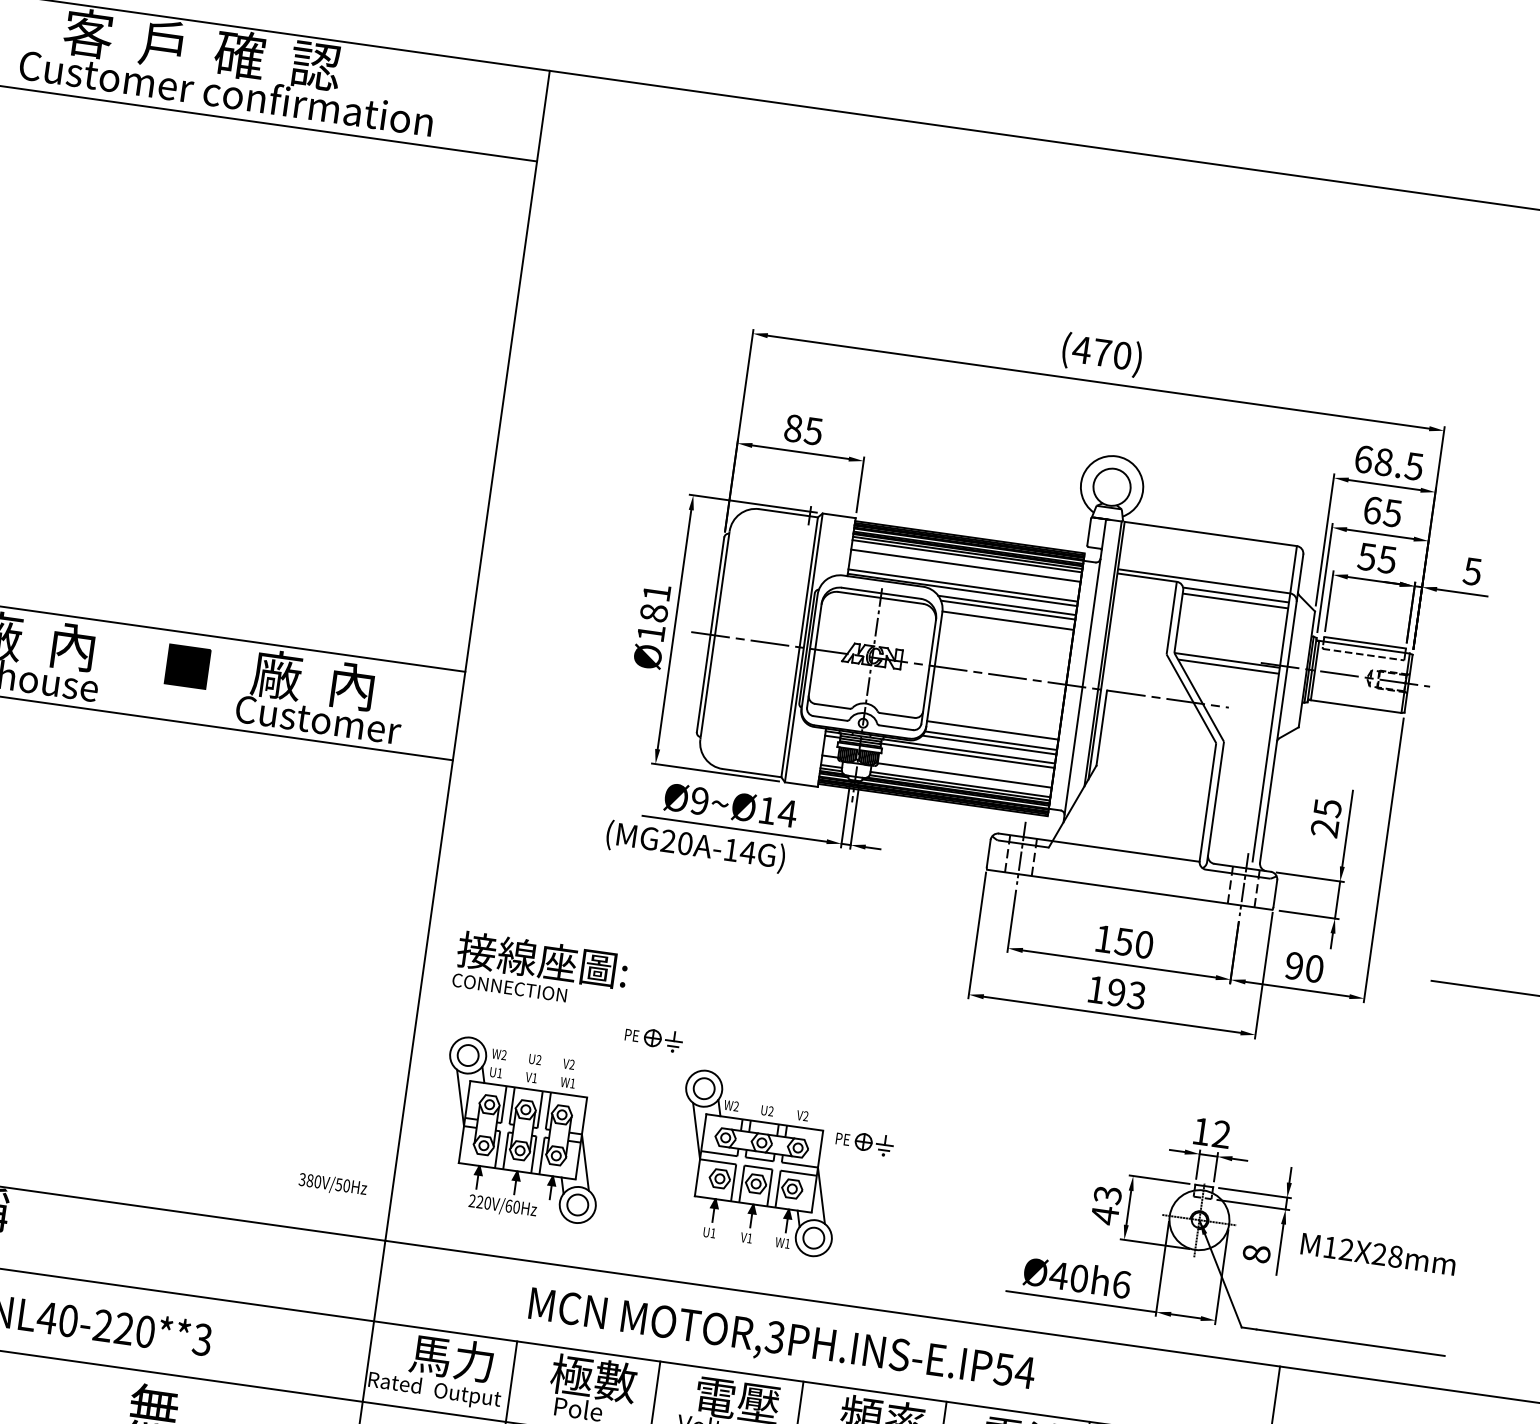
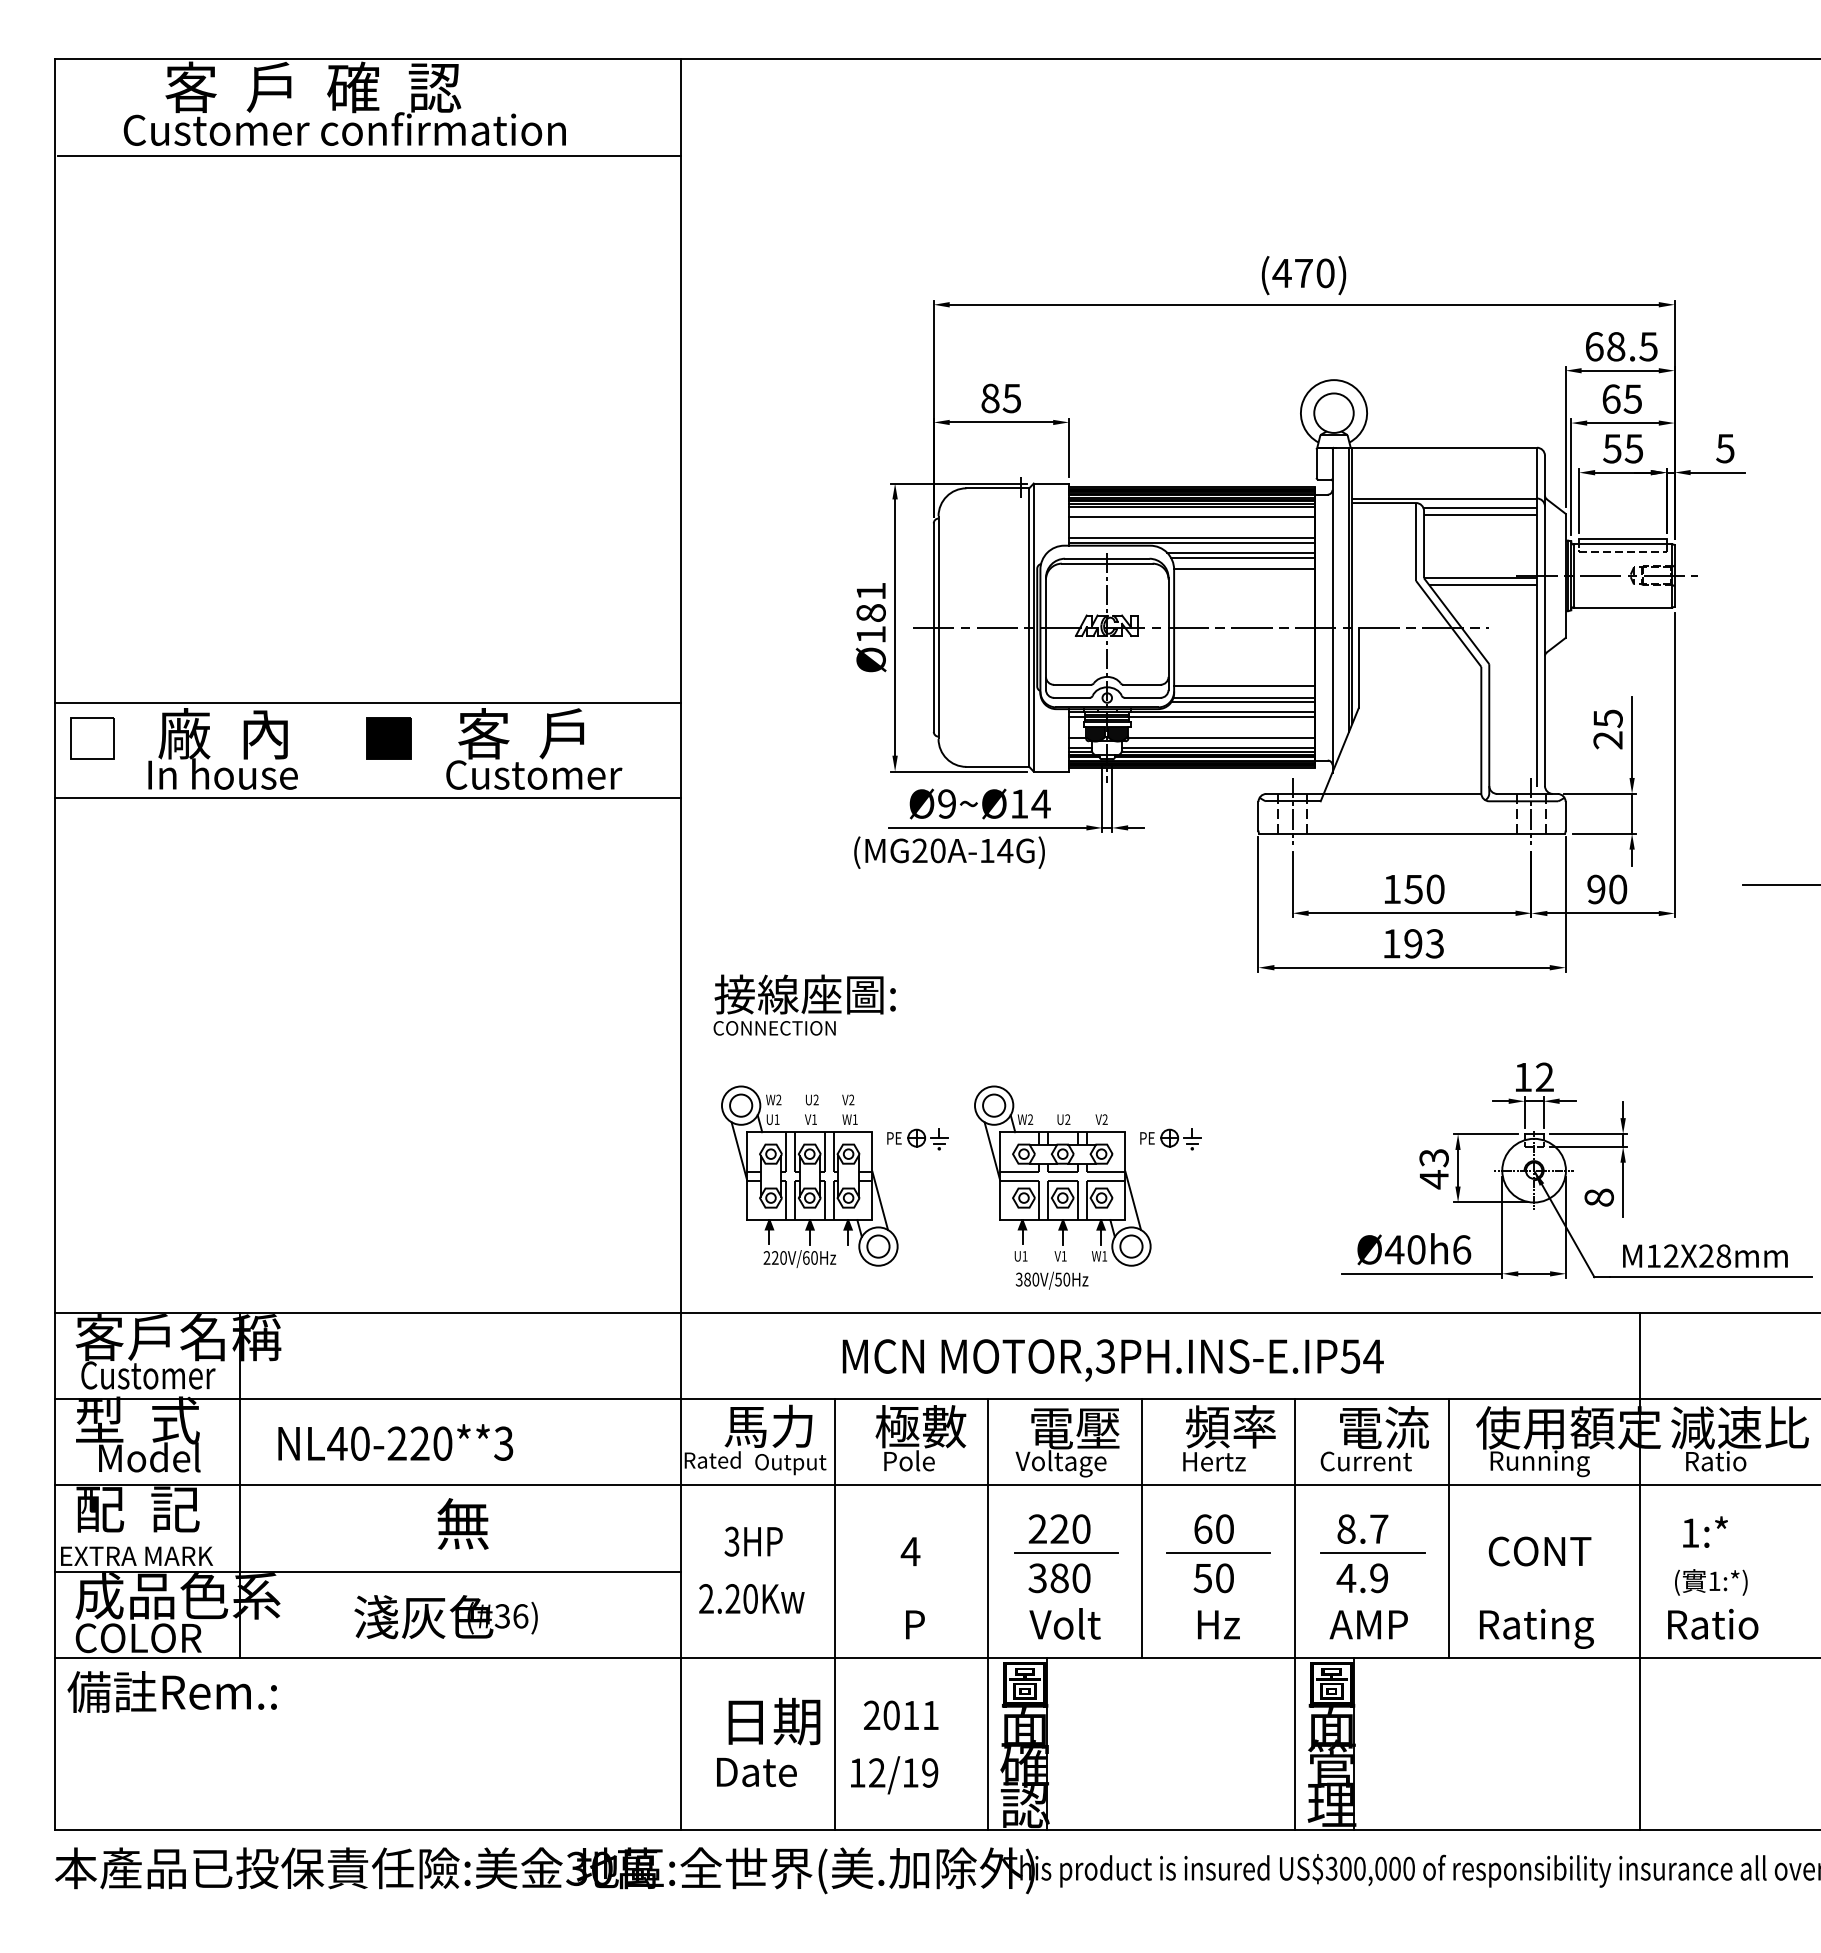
text: (312, 679) -> (522, 733), 廠  內 -> 客  戶
part: (653, 1039) -> (917, 1139), moved
text: (332, 1184) -> (1051, 1280), moved
text: (1378, 1253) -> (1705, 1255), moved

